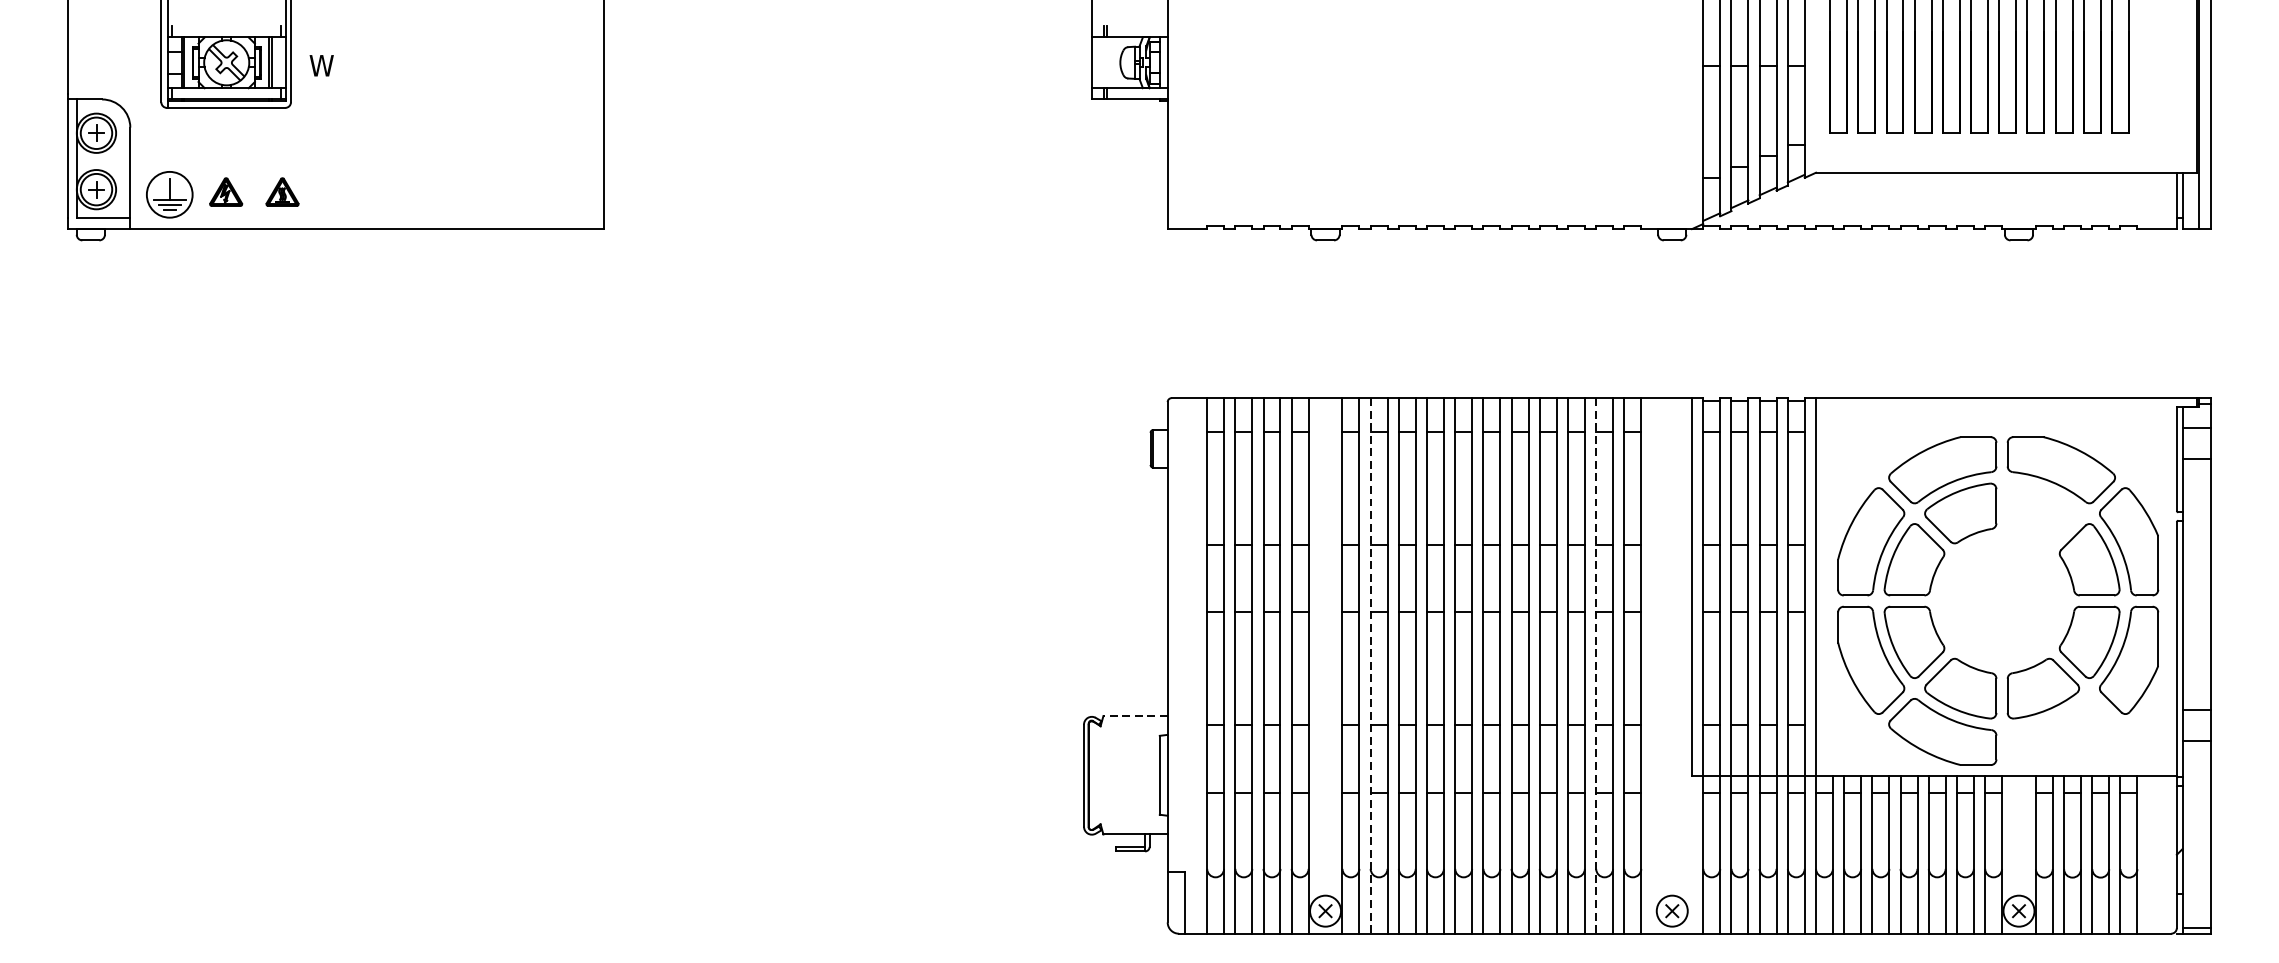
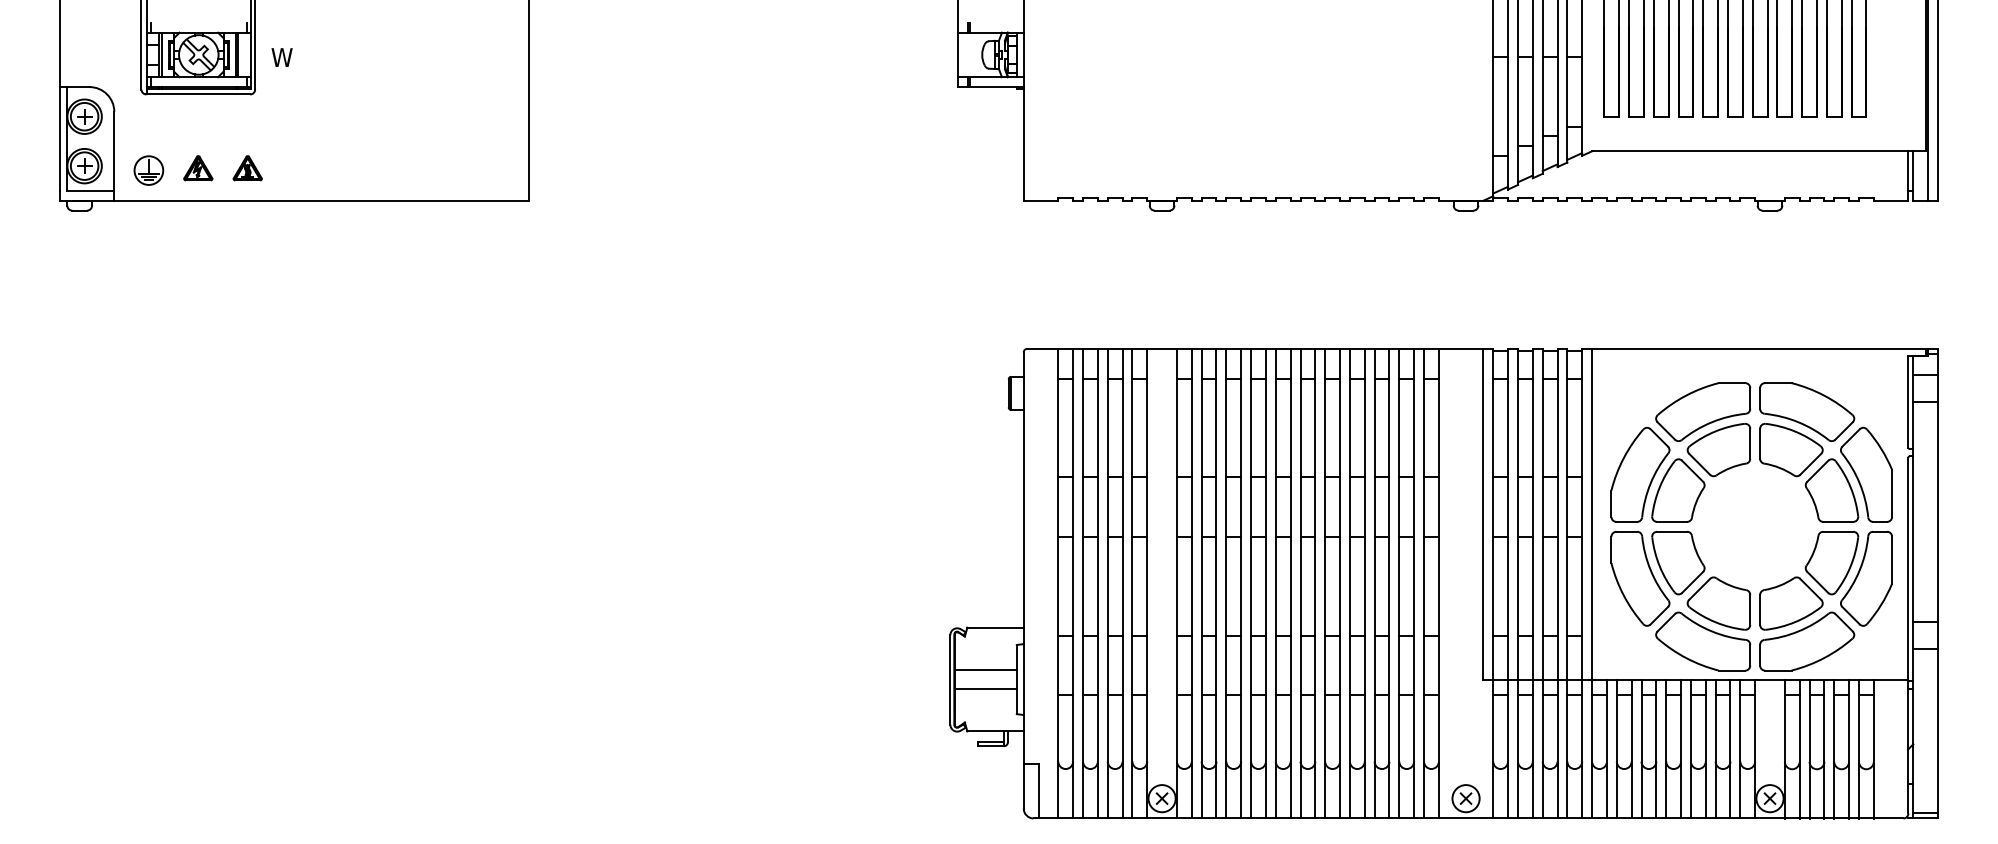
part: (169, 194) -> (148, 170), size x0.71
part: (2043, 514) -> (1791, 450), added
line: (1370, 665) -> (1201, 583), dashed -> solid
line: (1596, 665) -> (1399, 583), dashed -> solid
line: (1135, 715) -> (995, 627), dashed -> solid
part: (2061, 731) -> (1807, 641), added
line: (1124, 763) -> (985, 669), added
line: (1124, 786) -> (985, 689), added

